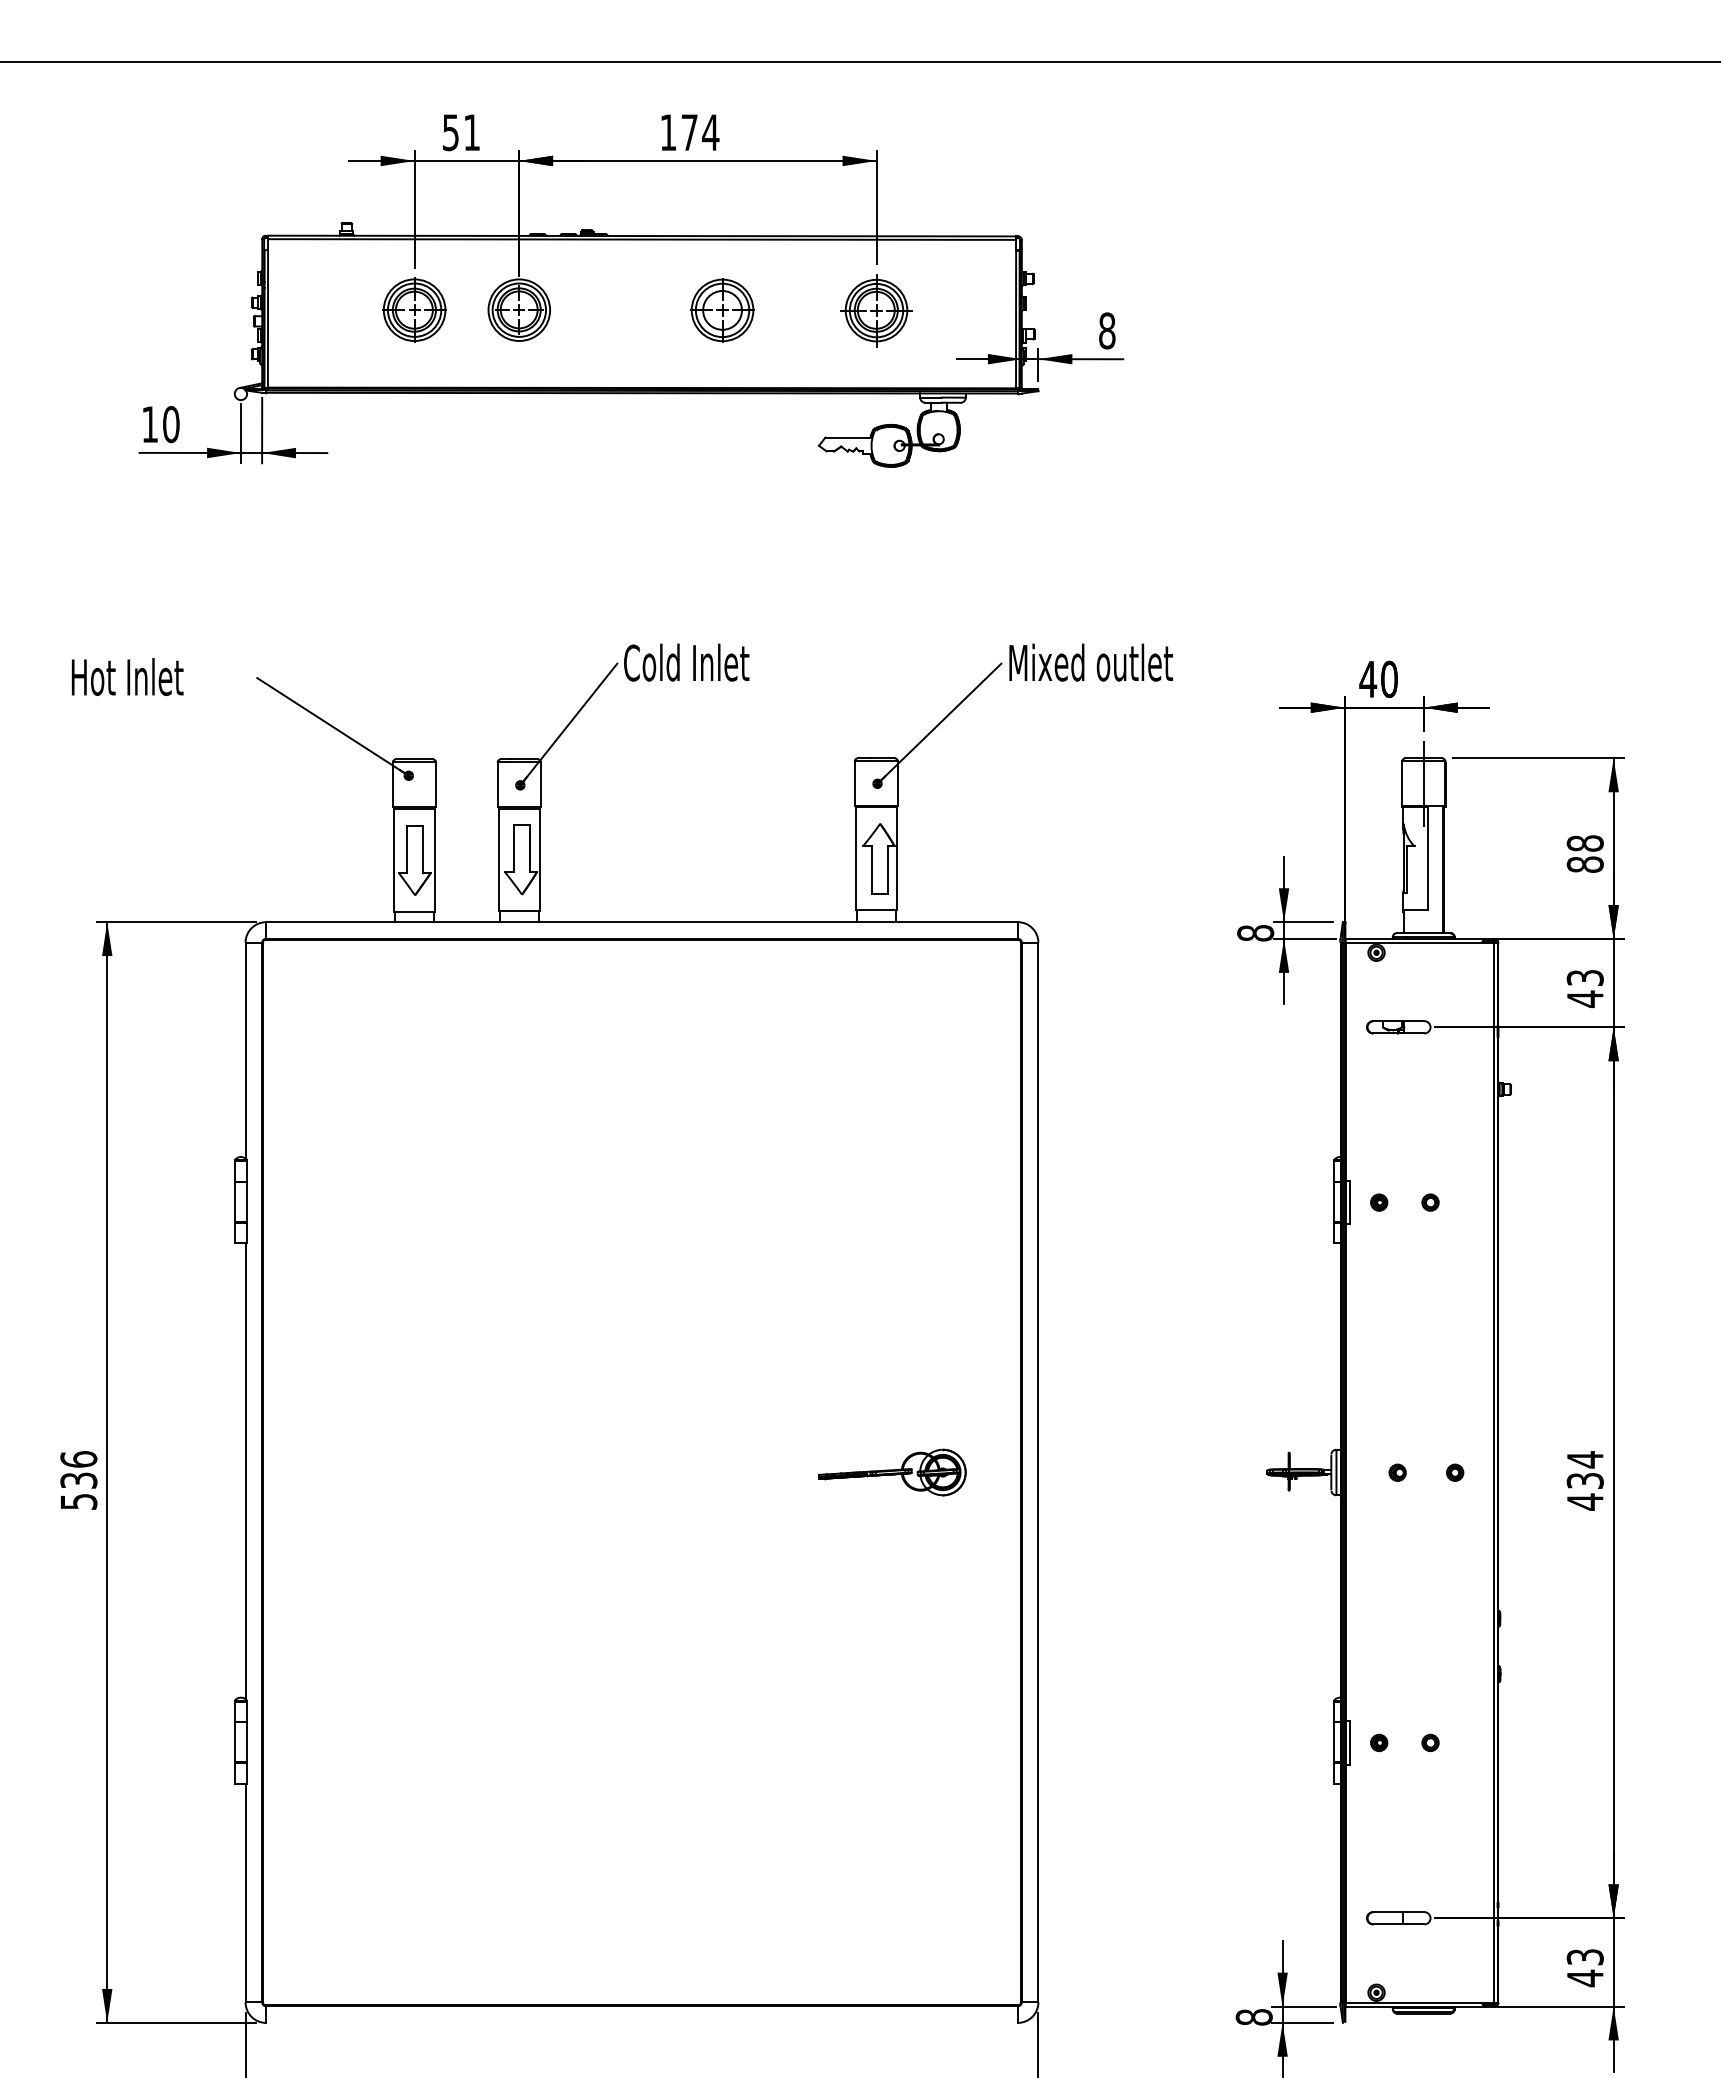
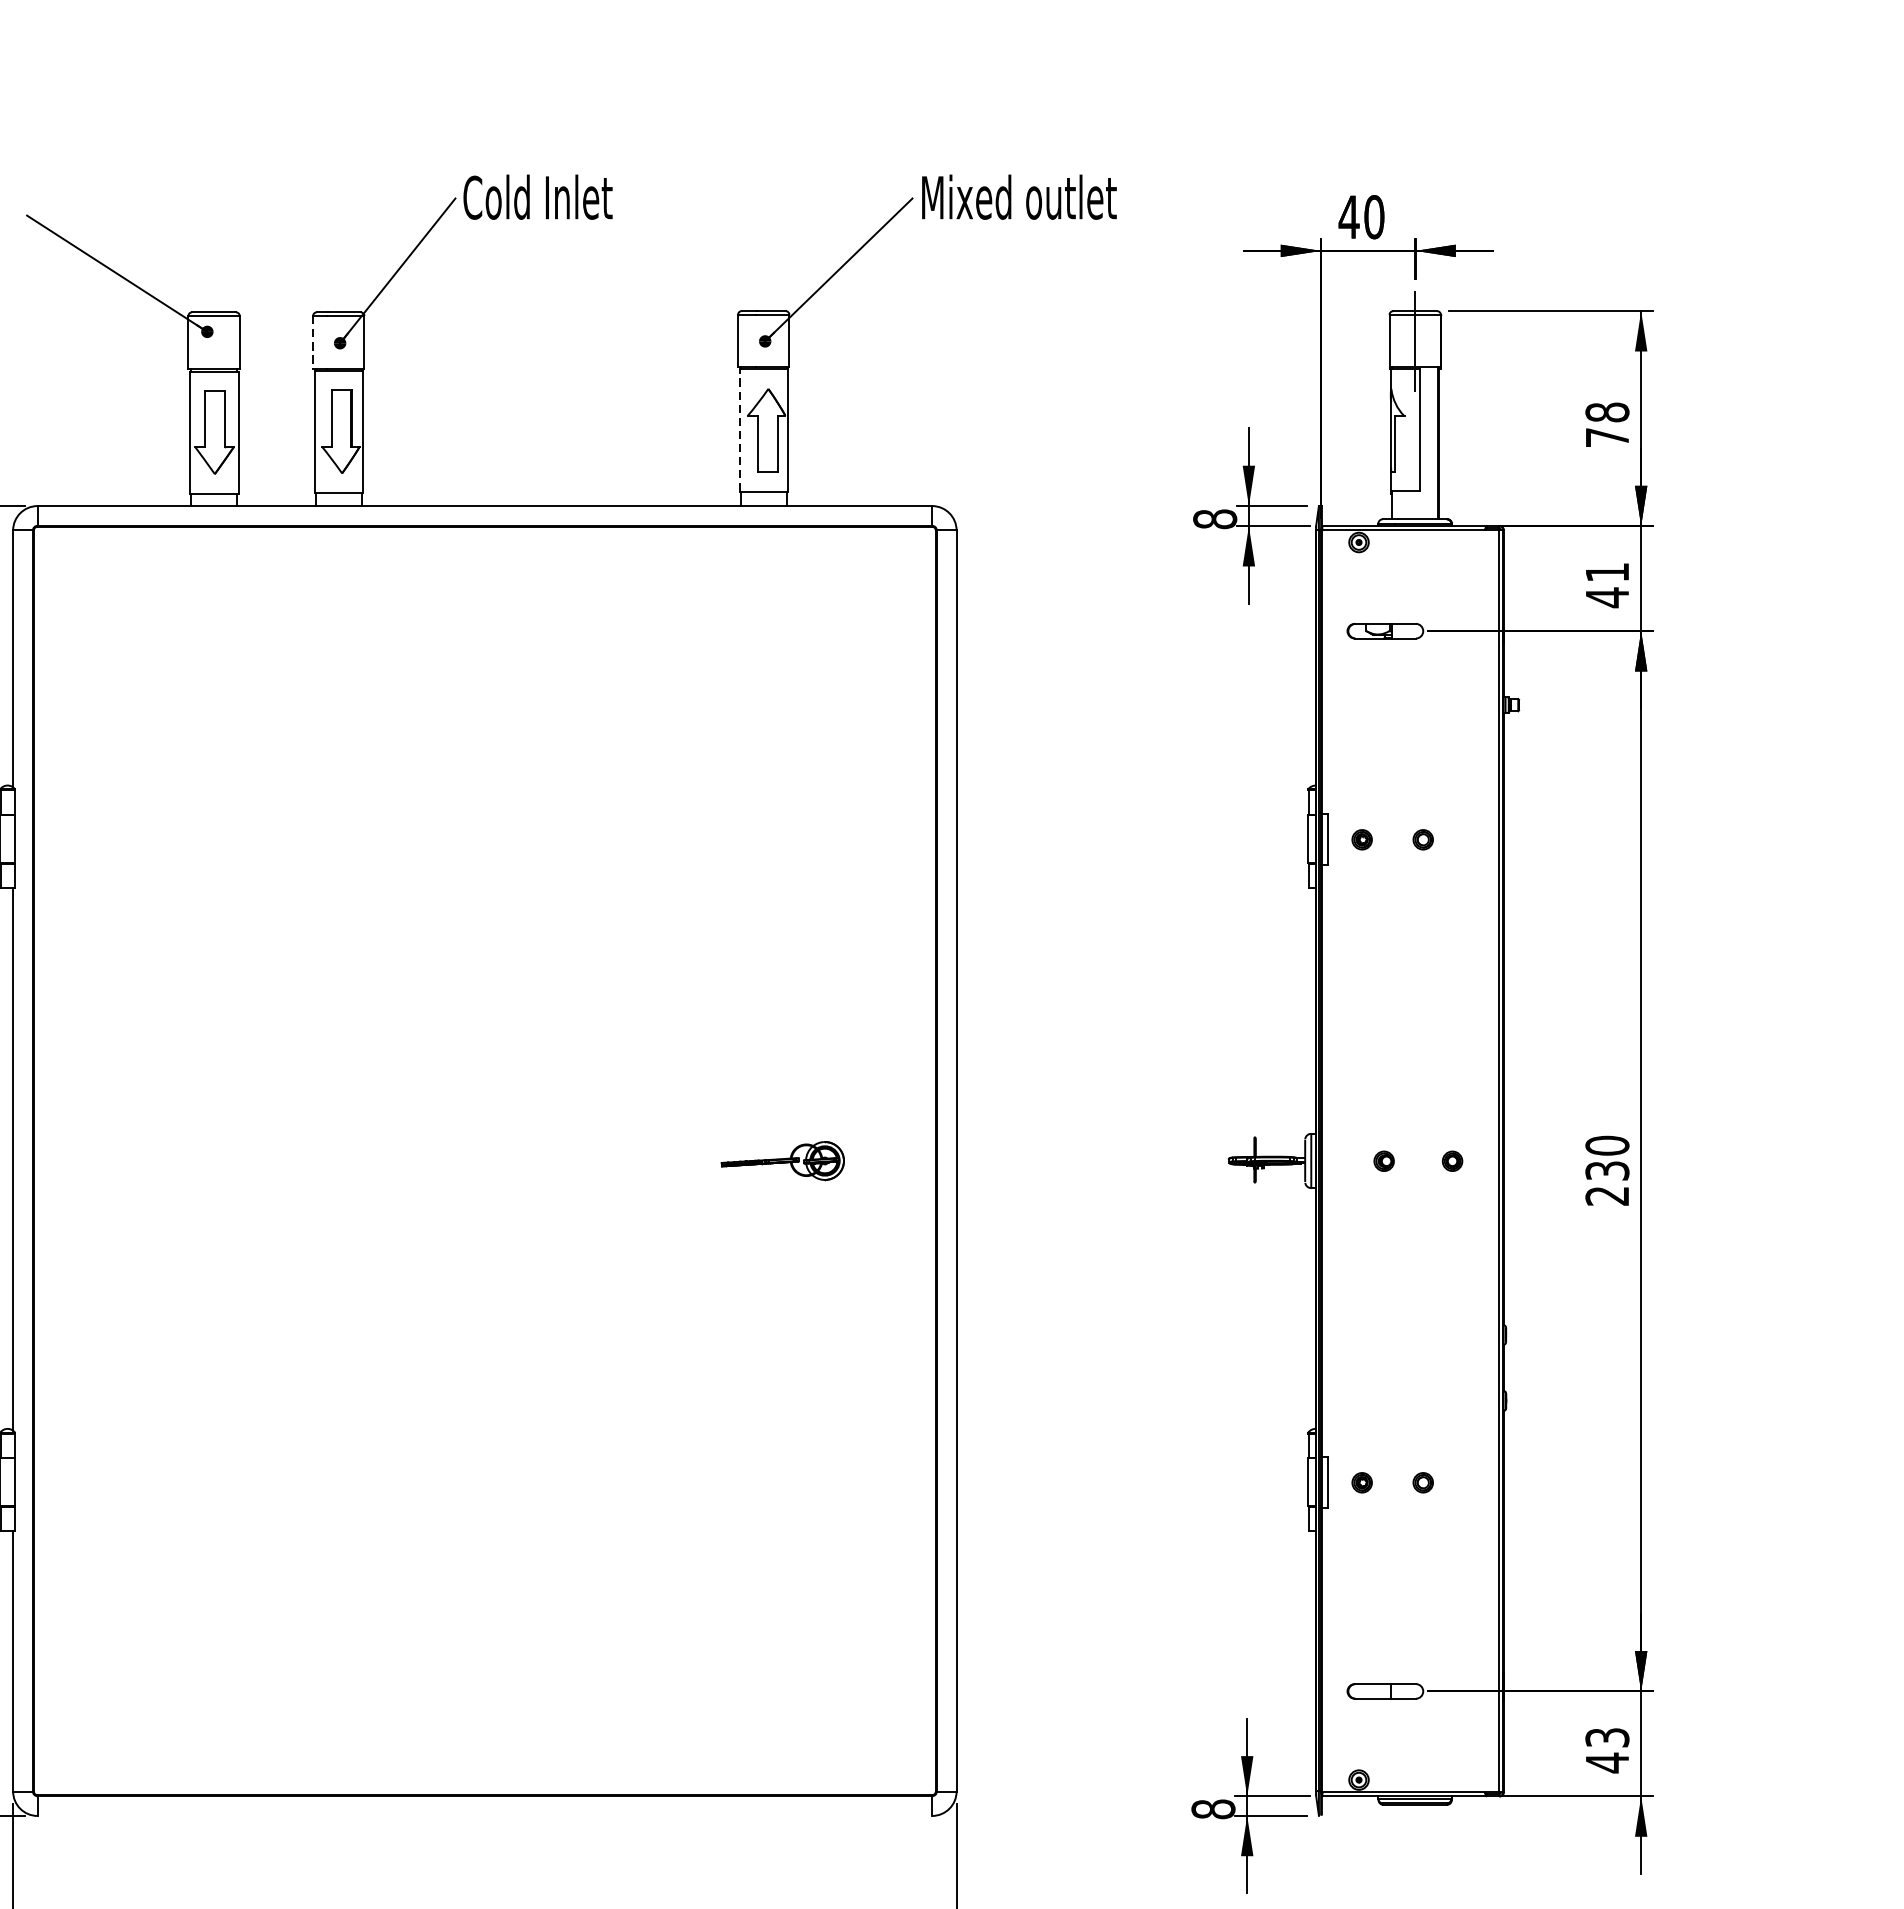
line: (497, 785) -> (312, 343), solid -> dashed
line: (856, 858) -> (740, 430), solid -> dashed
text: (1584, 864) -> (1606, 437), 88 -> 78
text: (1584, 977) -> (1606, 571), 43 -> 41
part: (892, 1472) -> (782, 1160), size x0.7
text: (1584, 1480) -> (1606, 1170), 434 -> 230

